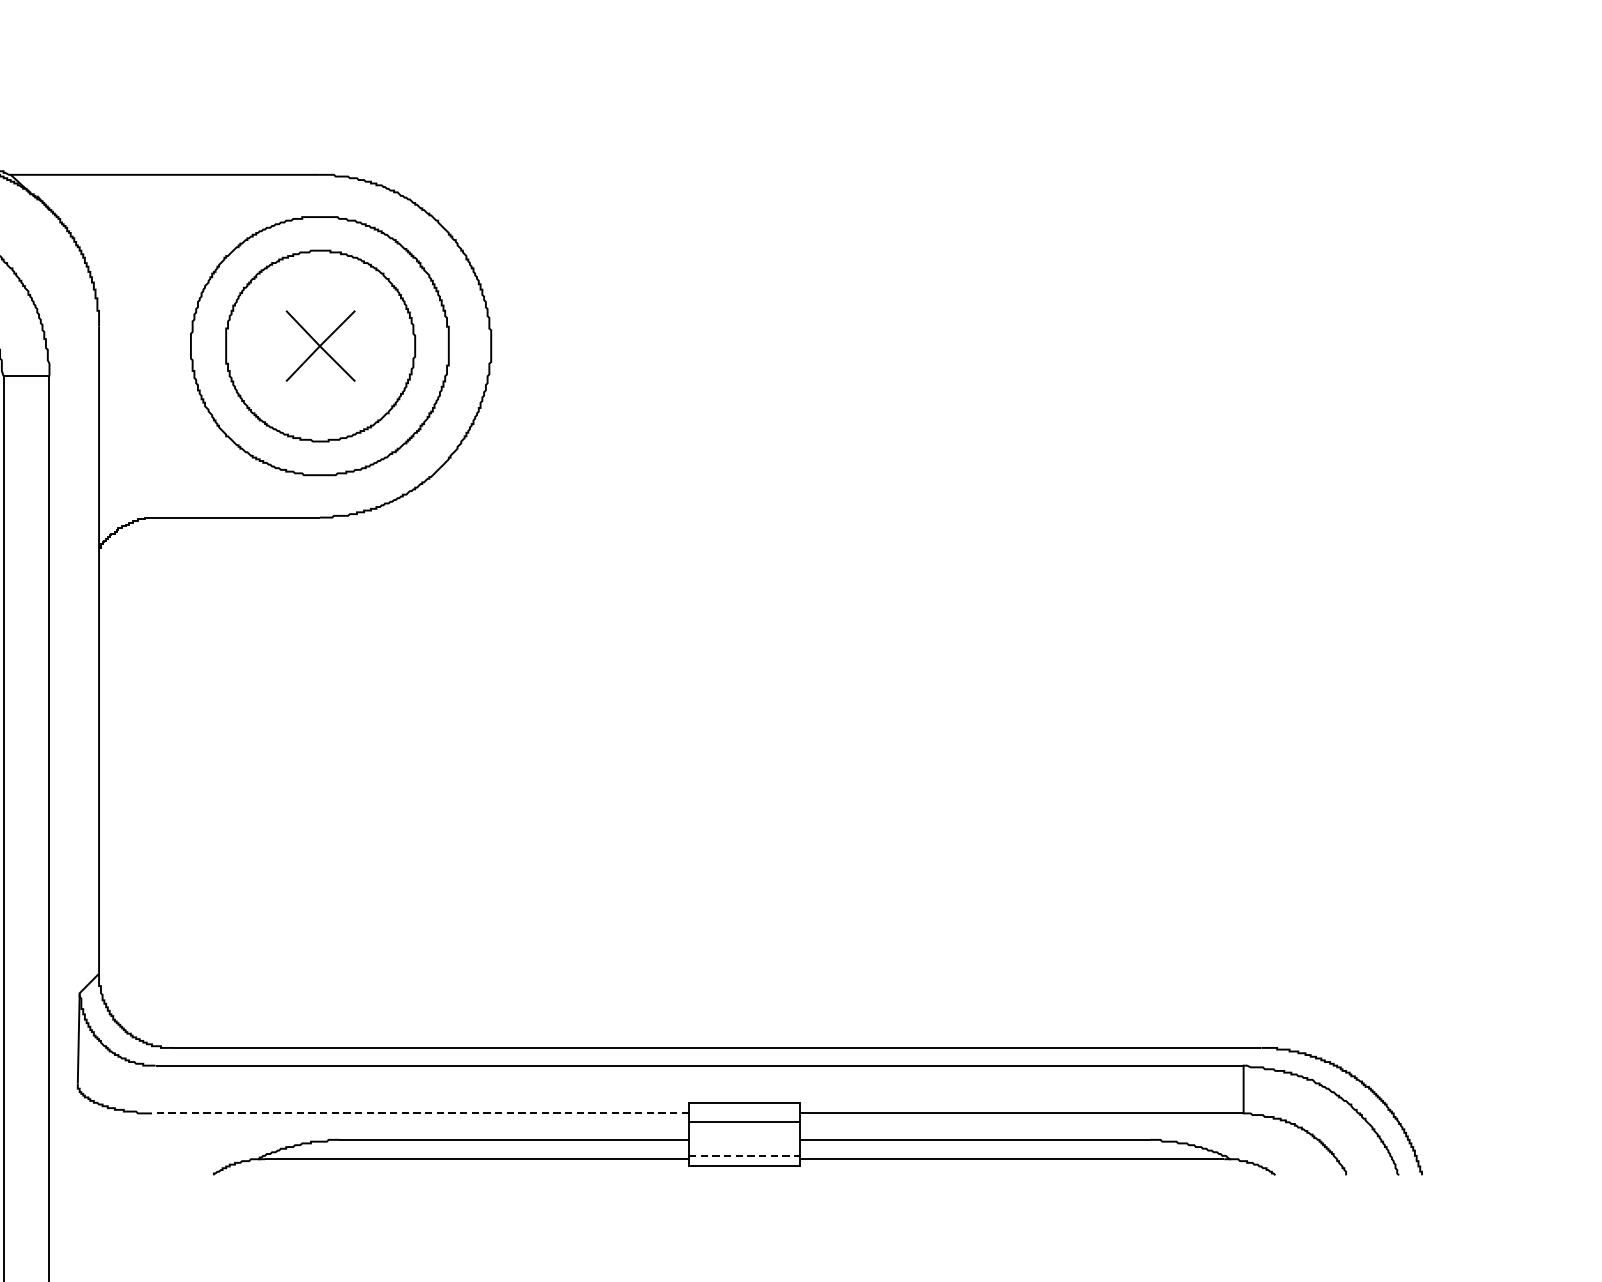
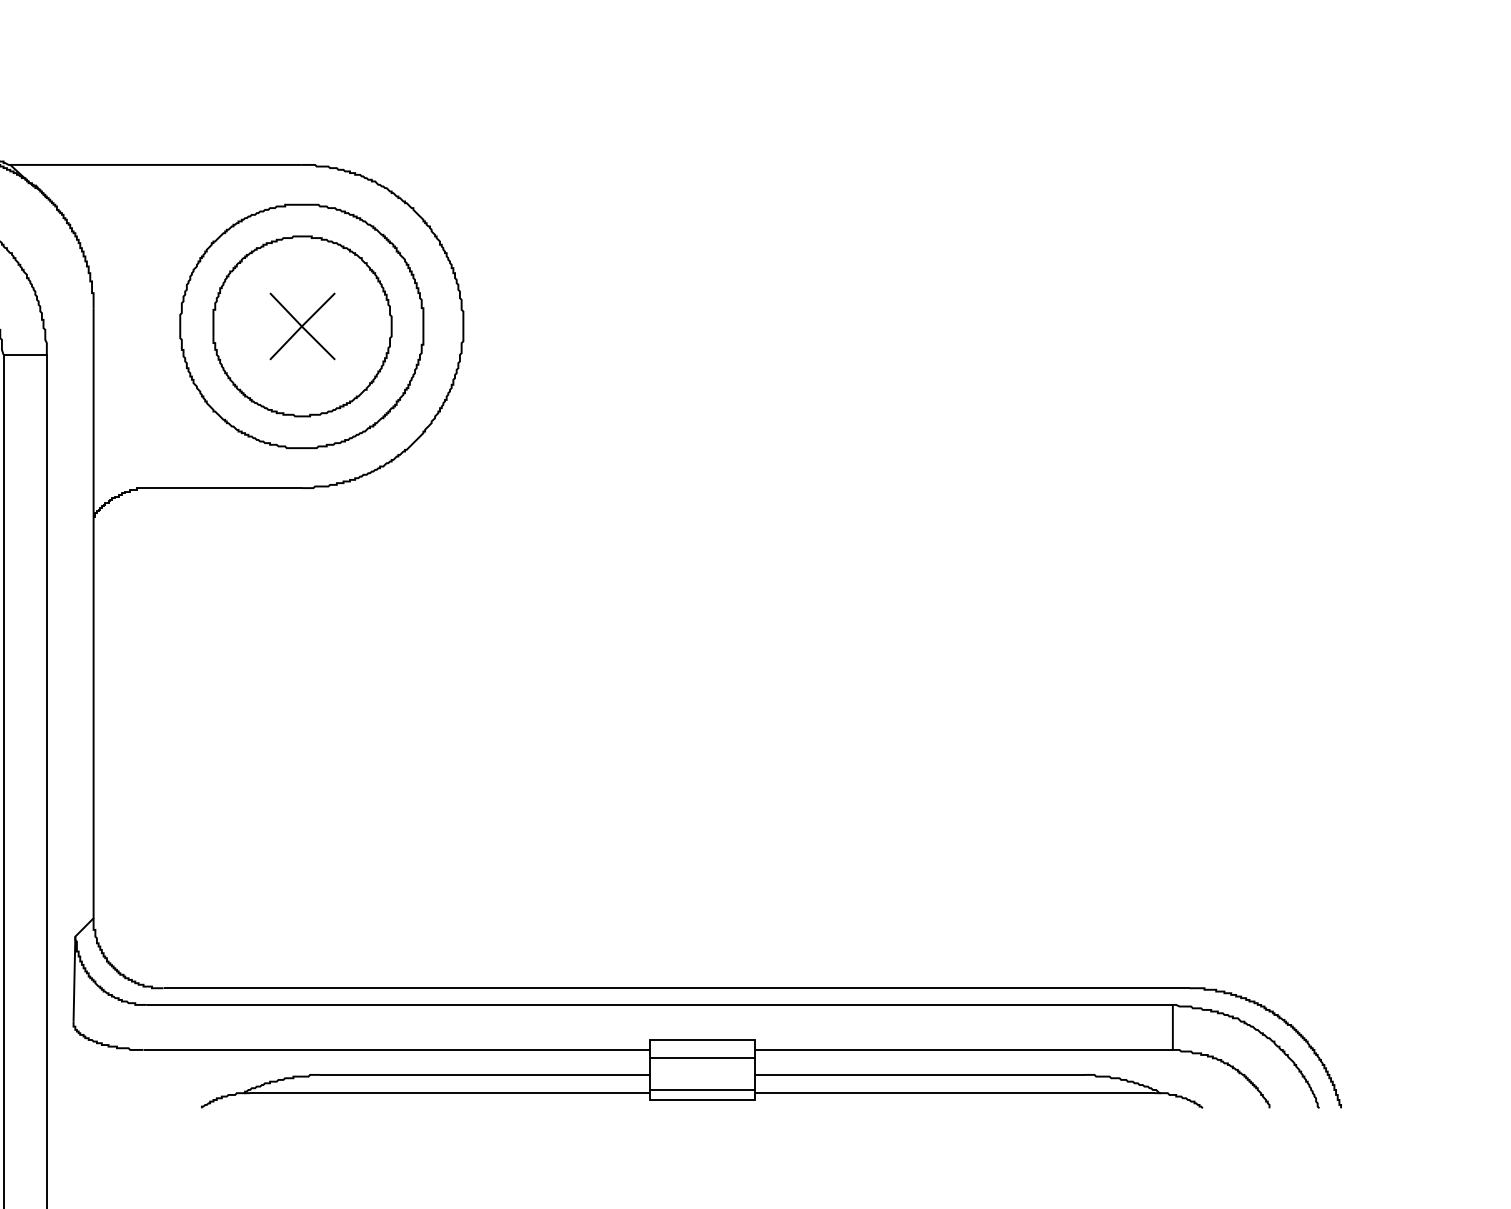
line: (420, 1112) -> (396, 1049), dashed -> solid
line: (744, 1155) -> (702, 1089), dashed -> solid

